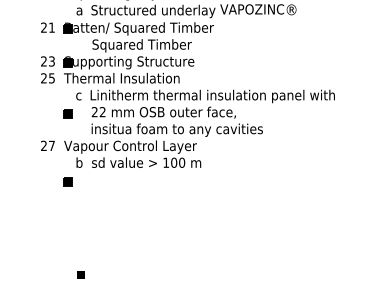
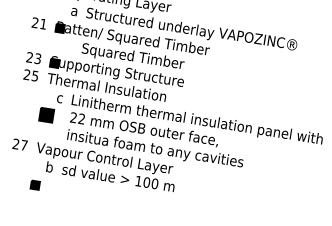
part: (67, 113) -> (45, 114), size x1.6

